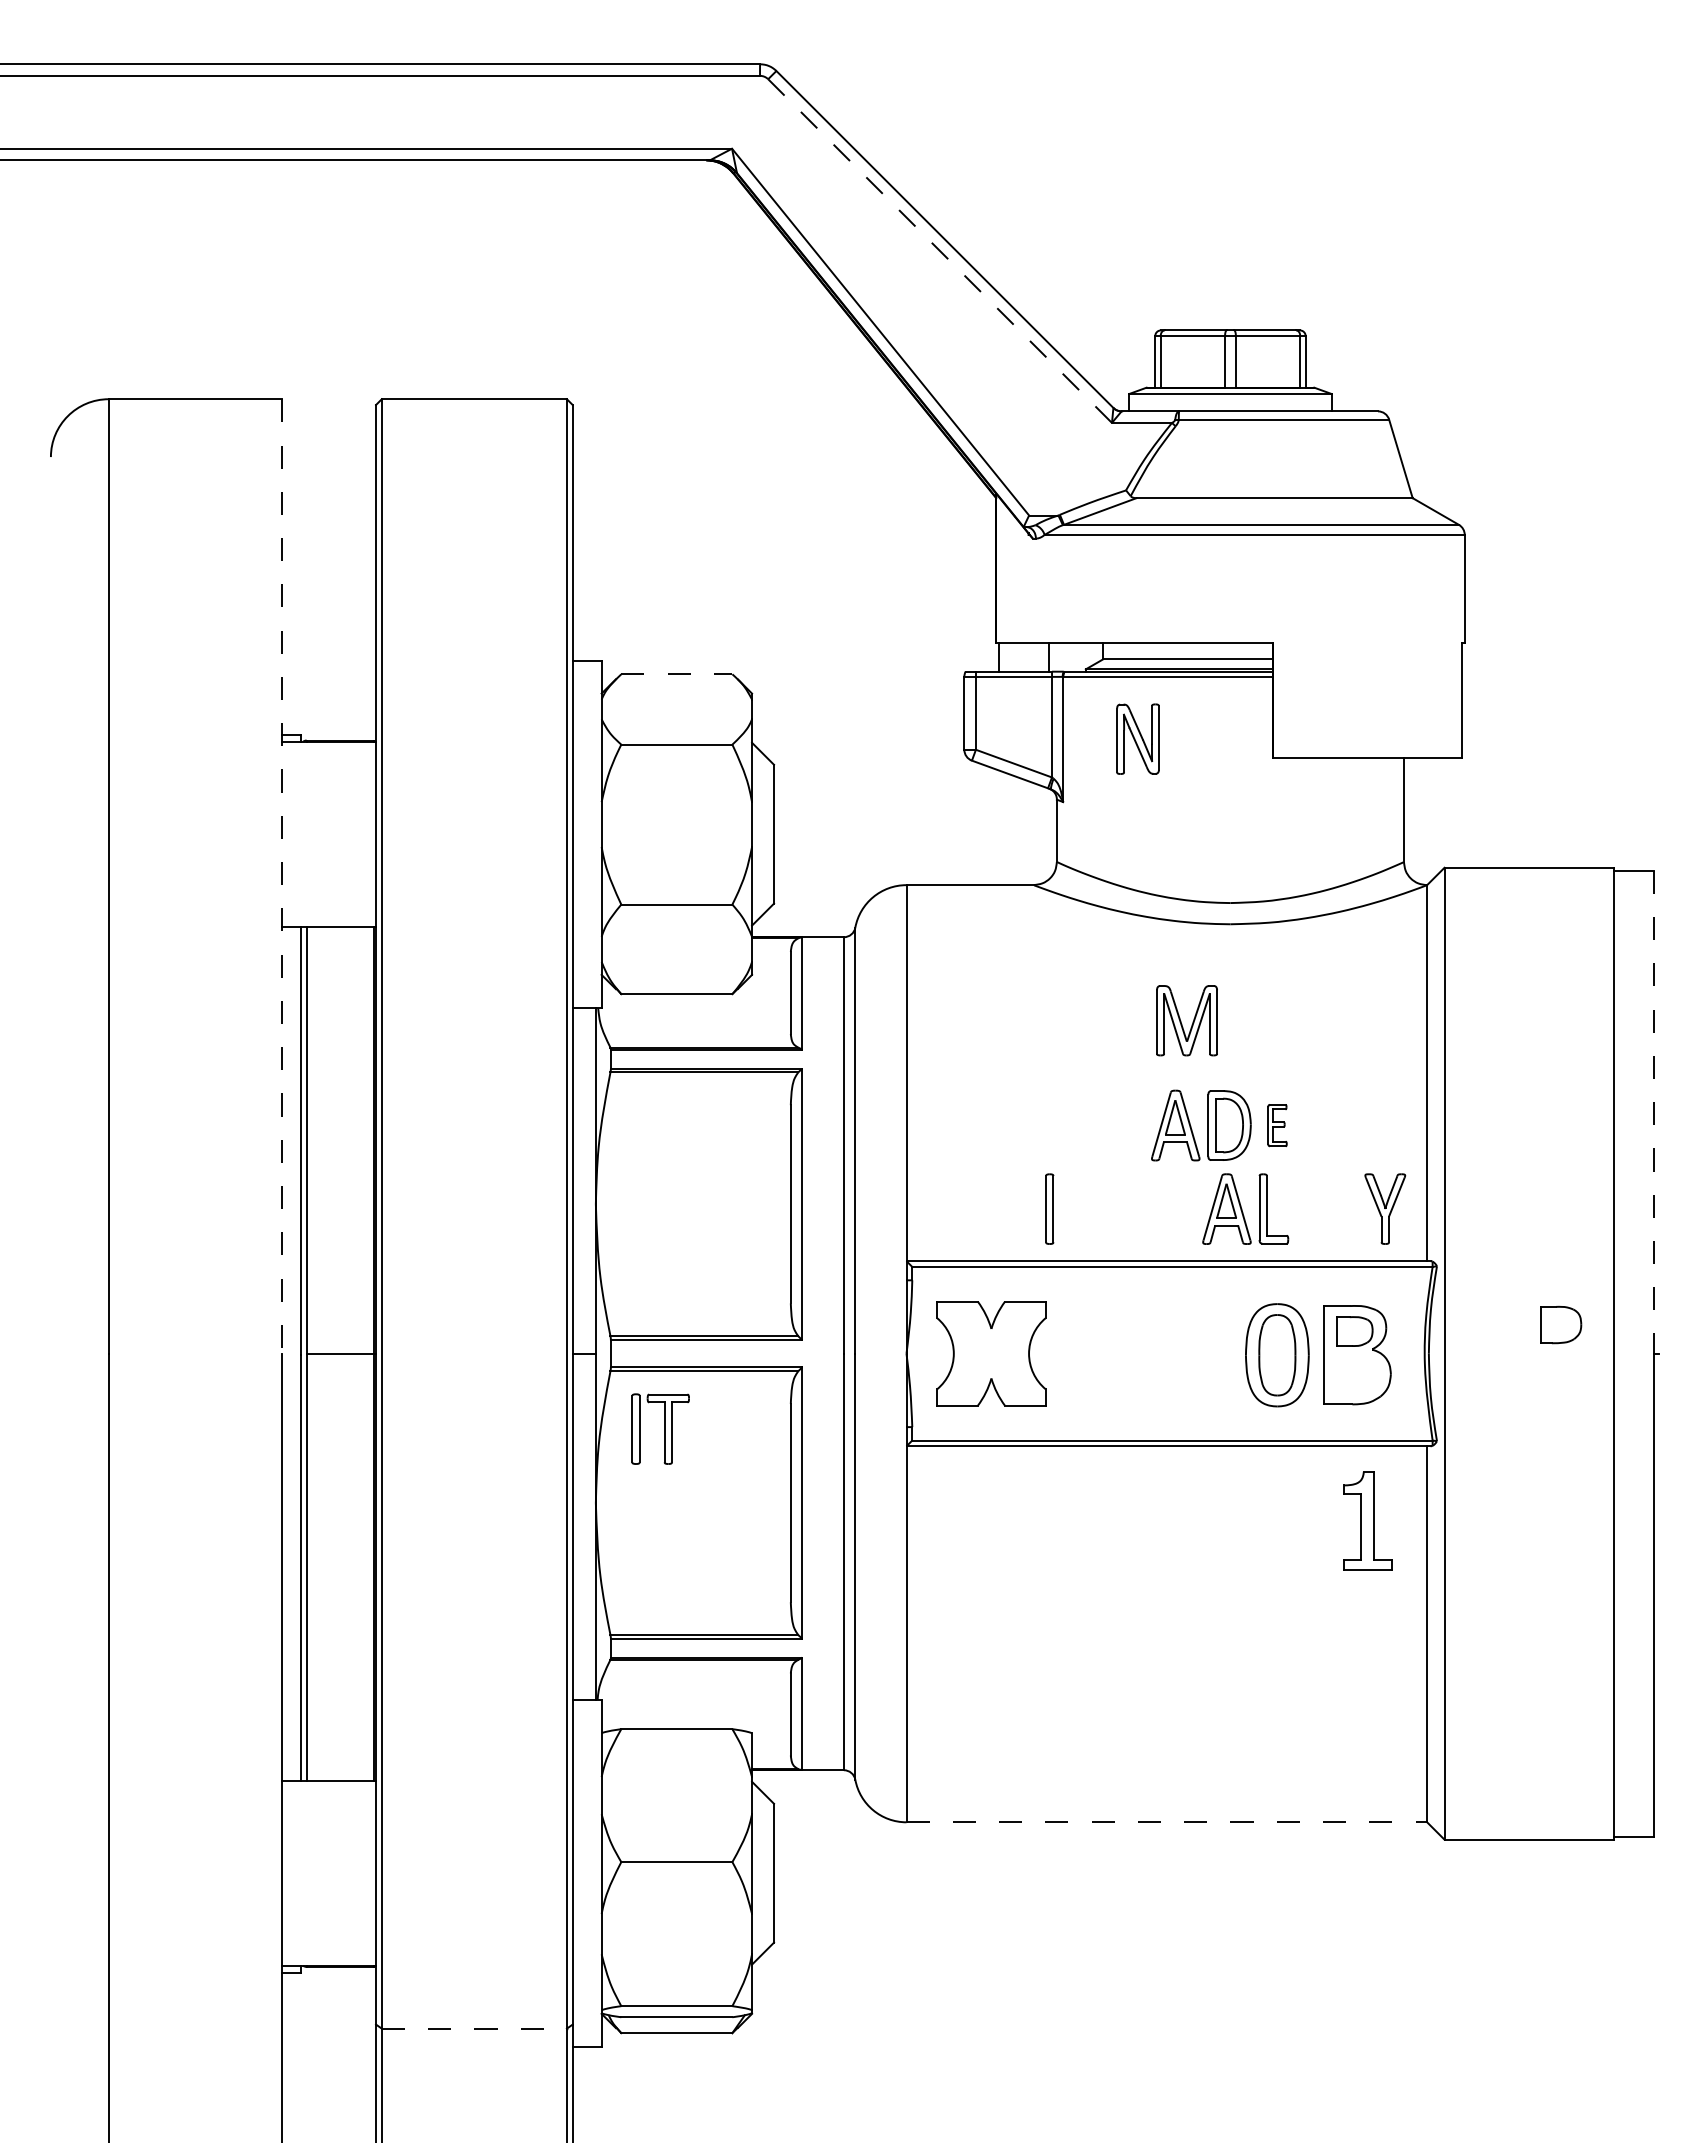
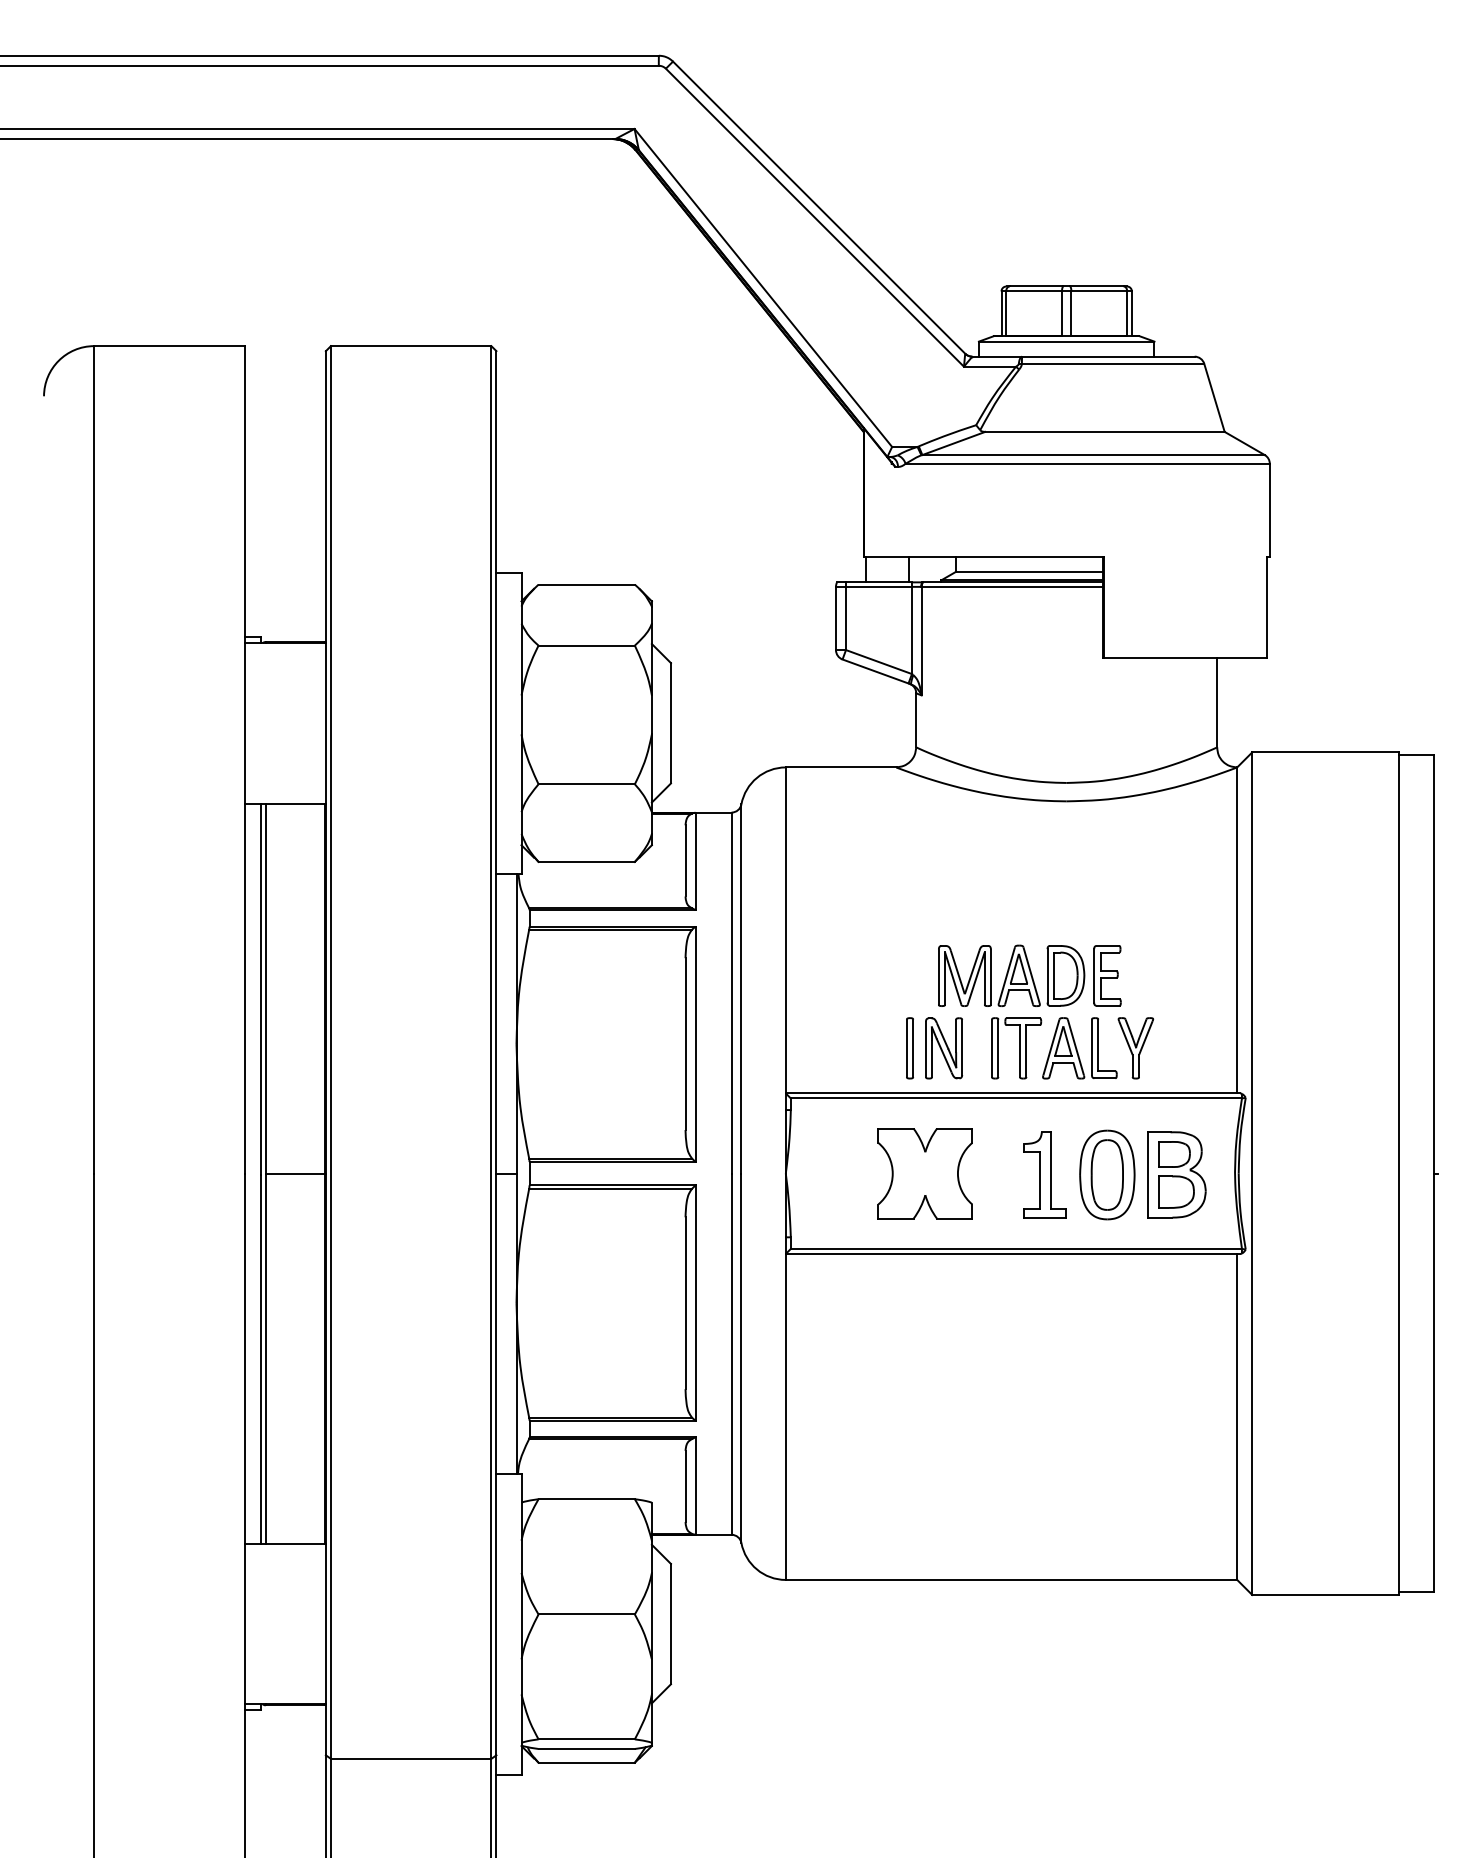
line: (940, 251) -> (815, 218), dashed -> solid
line: (676, 674) -> (586, 584), dashed -> solid
part: (1137, 738) -> (943, 1047), moved
line: (282, 876) -> (244, 759), dashed -> solid
part: (1186, 1020) -> (964, 975), moved
line: (1654, 1112) -> (1434, 964), dashed -> solid
part: (1277, 1125) -> (1107, 975), size x1.67
part: (1385, 1208) -> (1136, 1047), moved
part: (1561, 1324) -> (1176, 1191), moved
part: (991, 1353) -> (925, 1173), moved
part: (660, 1428) -> (1016, 1047), moved
part: (1367, 1520) -> (1045, 1174), moved
line: (1167, 1822) -> (1012, 1580), dashed -> solid
line: (474, 2028) -> (411, 1758), dashed -> solid

